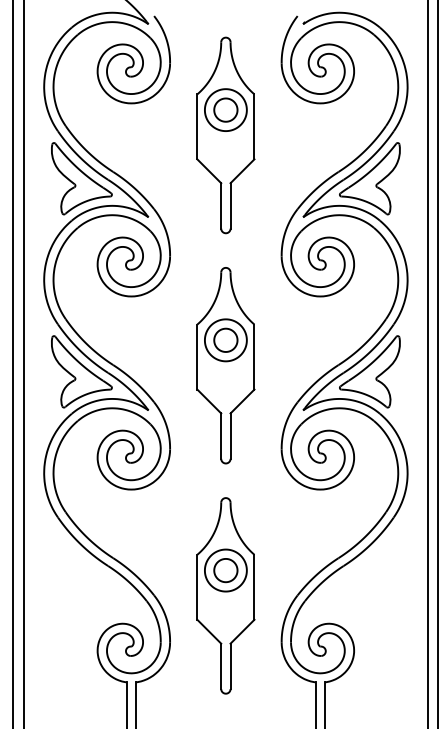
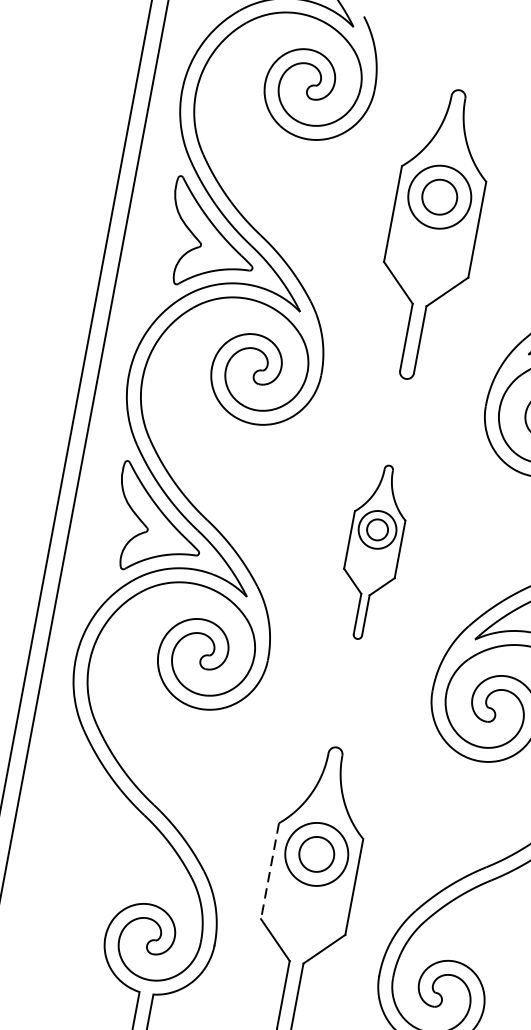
part: (225, 135) -> (432, 234), moved
part: (225, 365) -> (372, 551), size x0.6
line: (197, 587) -> (270, 871), solid -> dashed

